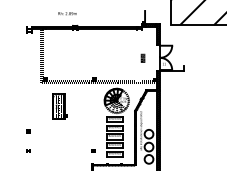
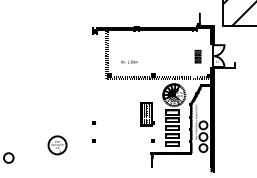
text: (67, 12) -> (129, 61), moved
part: (142, 58) -> (197, 56), size x1.67
part: (59, 106) -> (147, 114), moved

